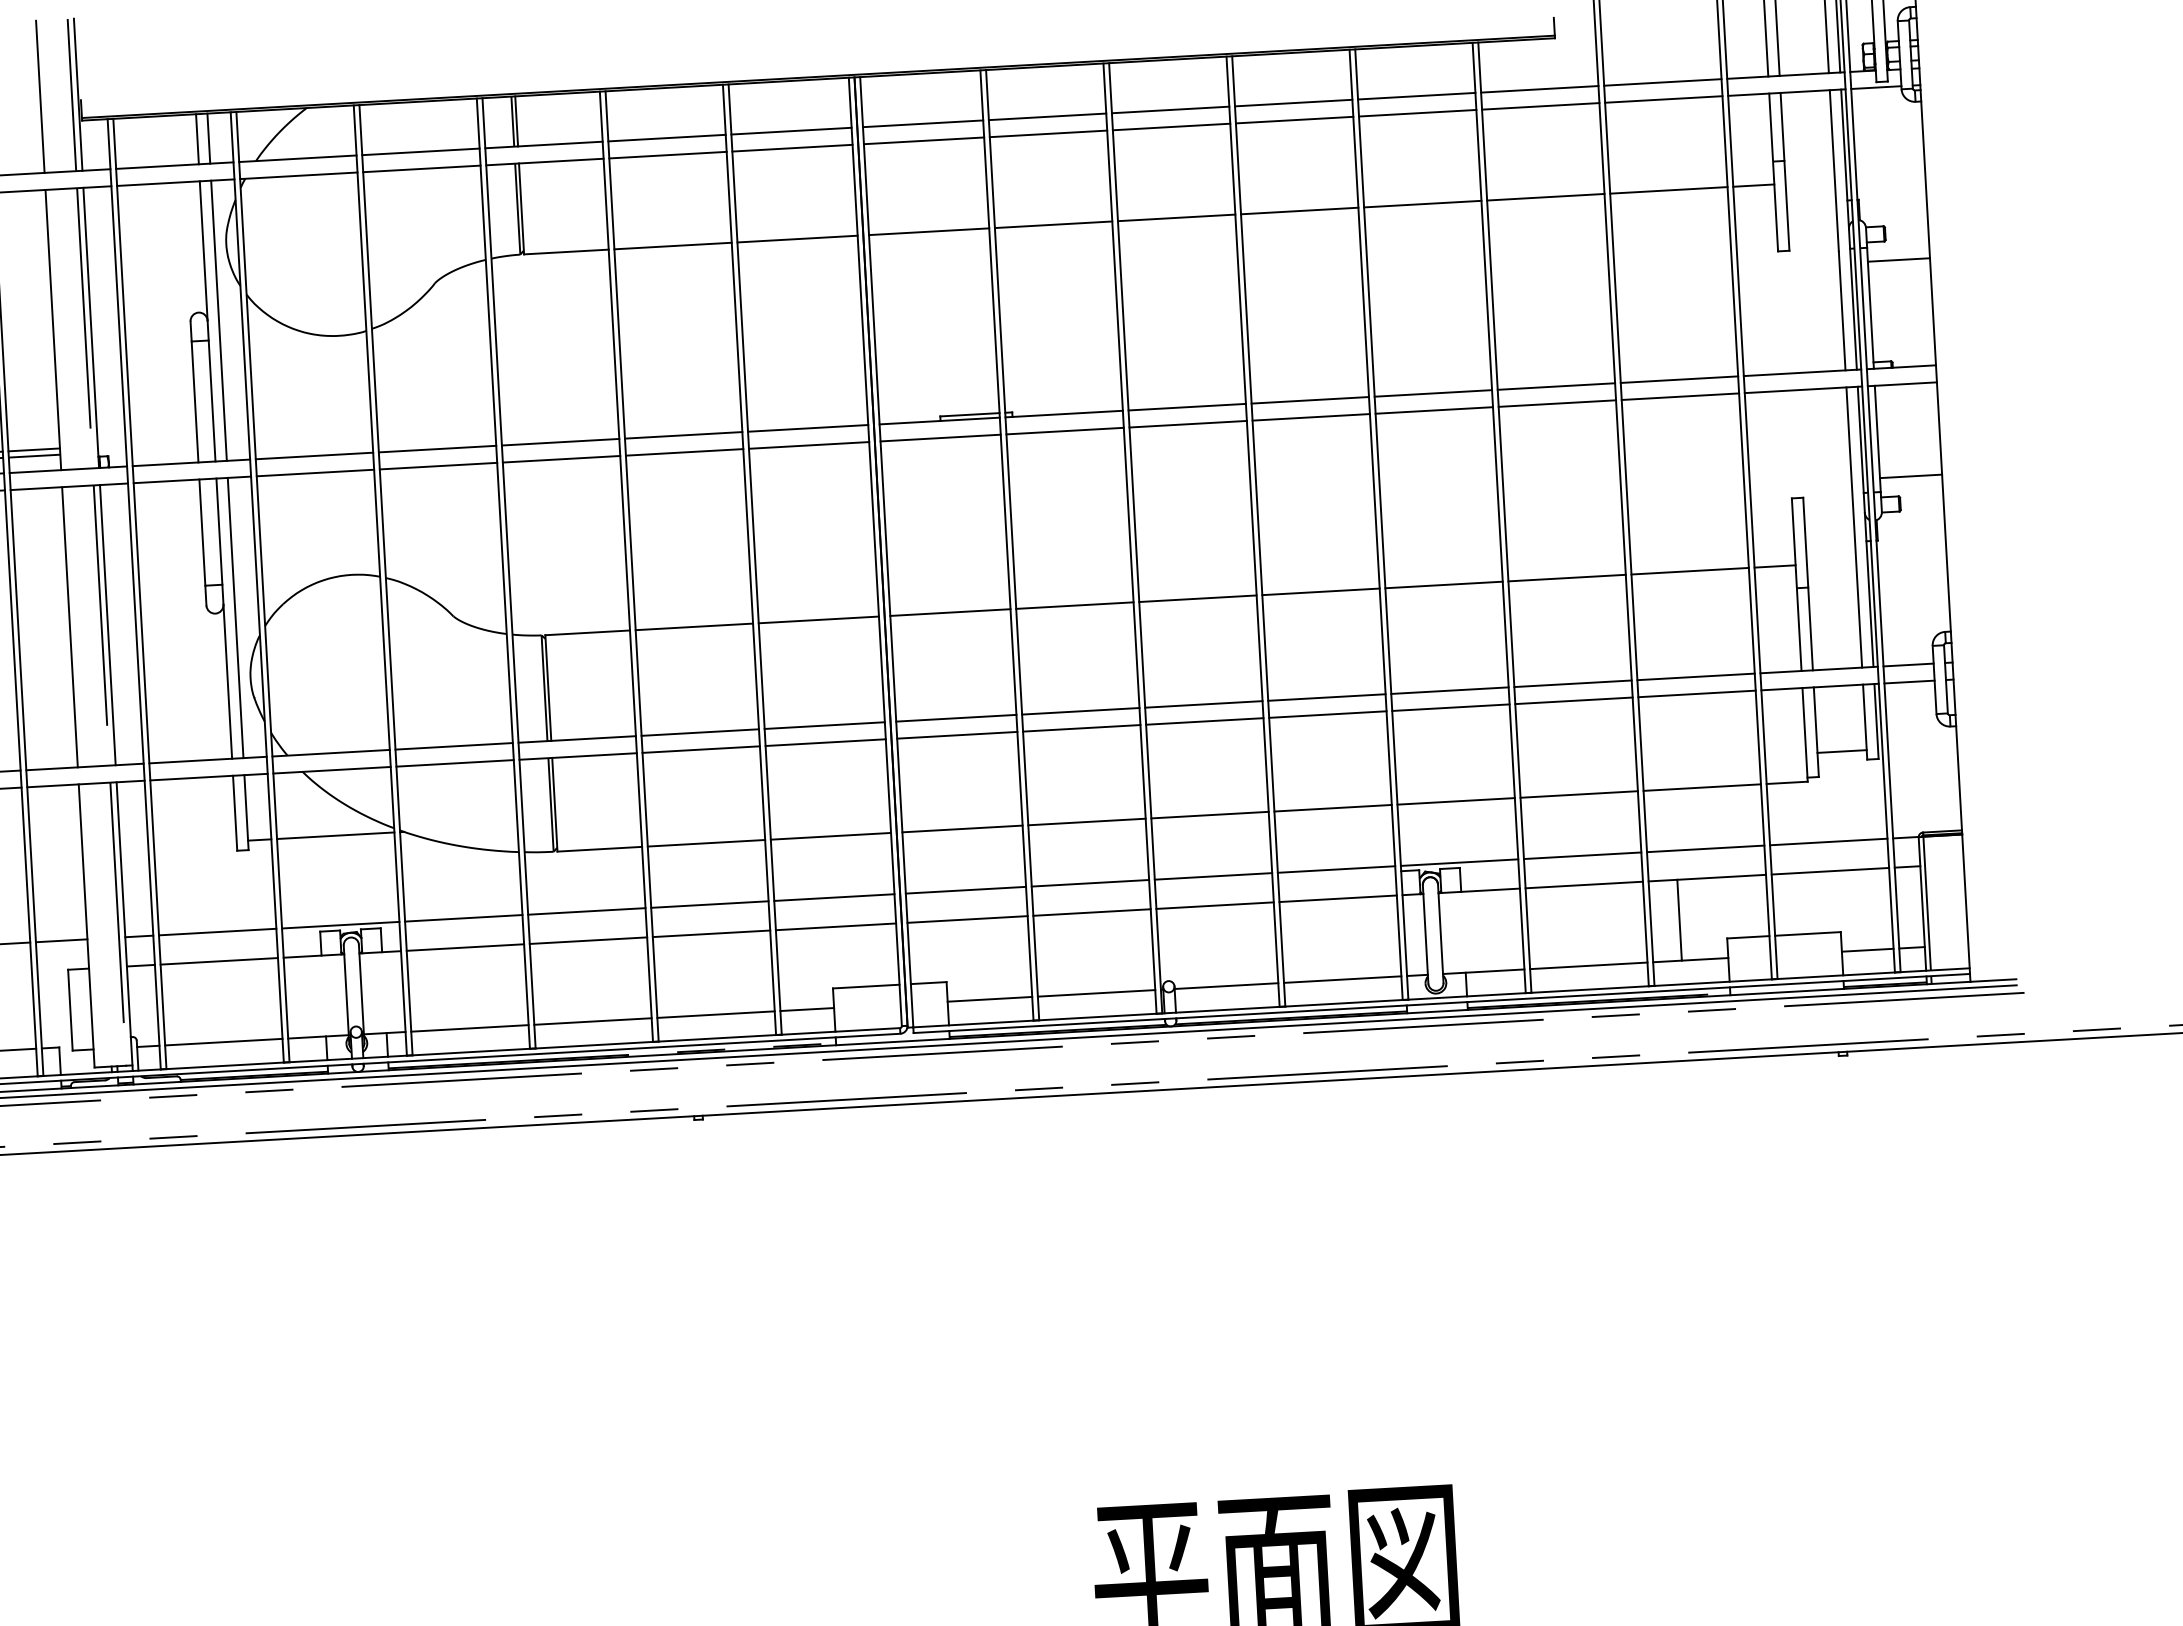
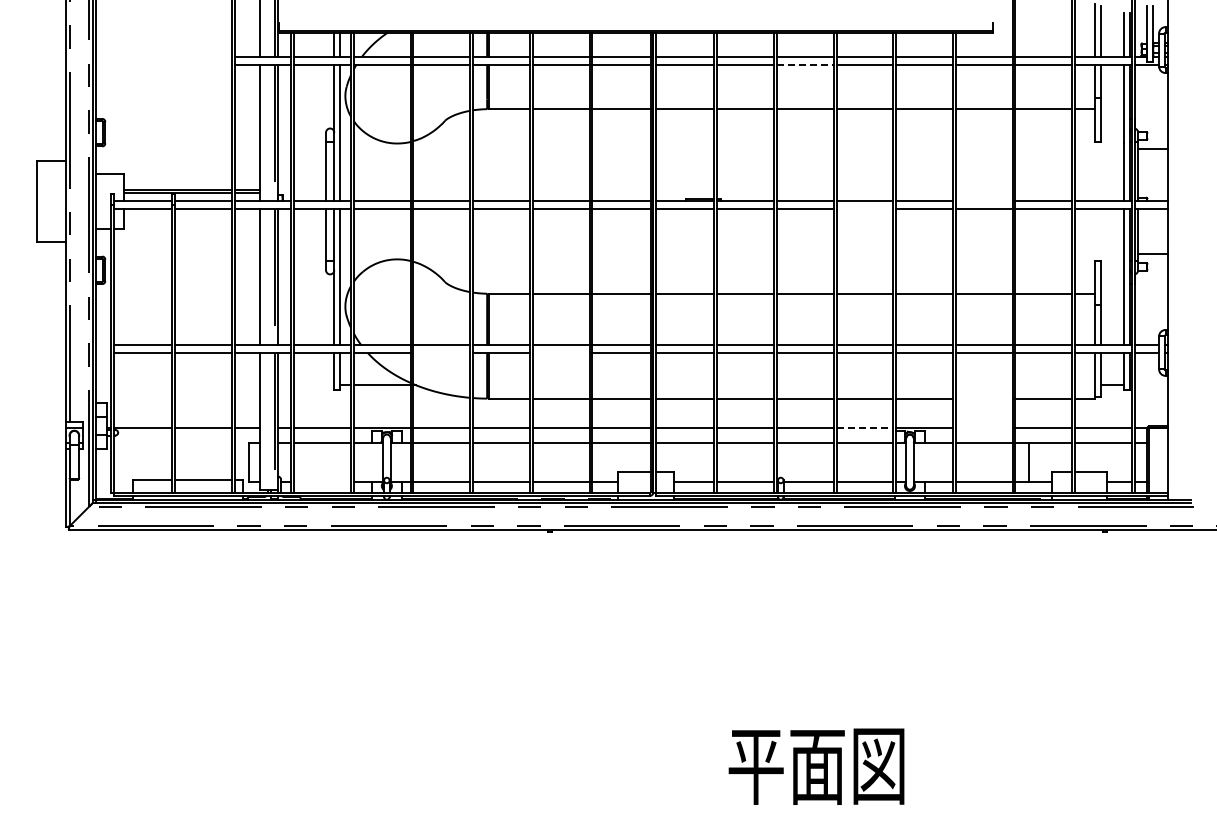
line: (1171, 127) -> (805, 65), solid -> dashed
line: (1554, 385) -> (983, 200), removed
line: (1310, 418) -> (864, 209), removed
line: (699, 750) -> (560, 353), removed
line: (454, 763) -> (441, 353), removed
line: (1577, 794) -> (983, 398), removed
line: (1581, 856) -> (983, 428), removed
line: (1337, 869) -> (865, 428), solid -> dashed
line: (223, 1041) -> (322, 481), removed

